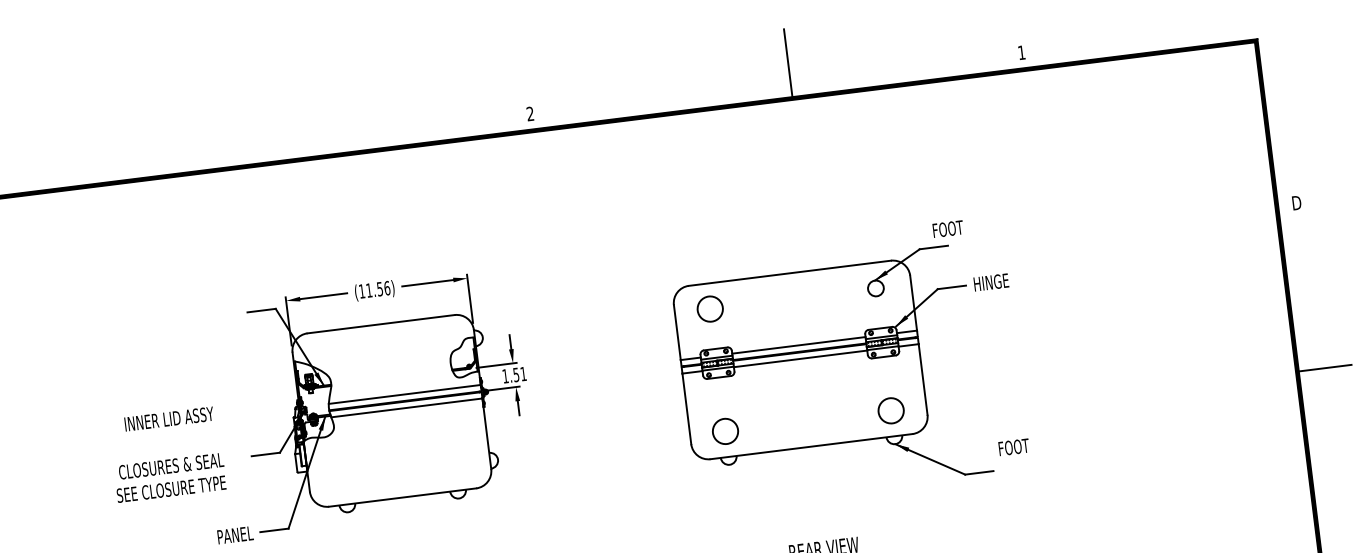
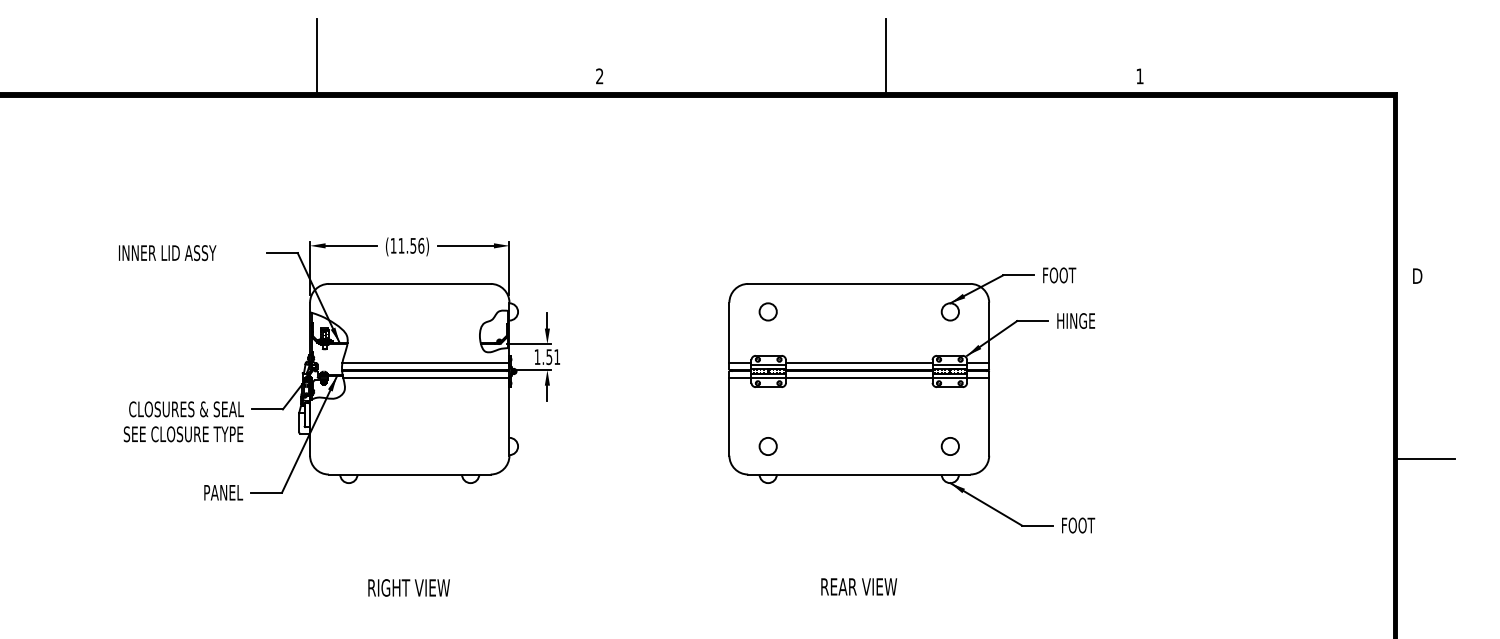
line: (270, 127) -> (316, 55), added
text: (948, 229) -> (1059, 275), moved
circle: (709, 308) -> (767, 311), size x0.62
circle: (890, 410) -> (949, 446), size x0.62
text: (169, 419) -> (167, 253), moved
circle: (724, 431) -> (767, 446), size x0.62
text: (1014, 447) -> (1078, 525), moved
text: (169, 477) -> (183, 421), moved

